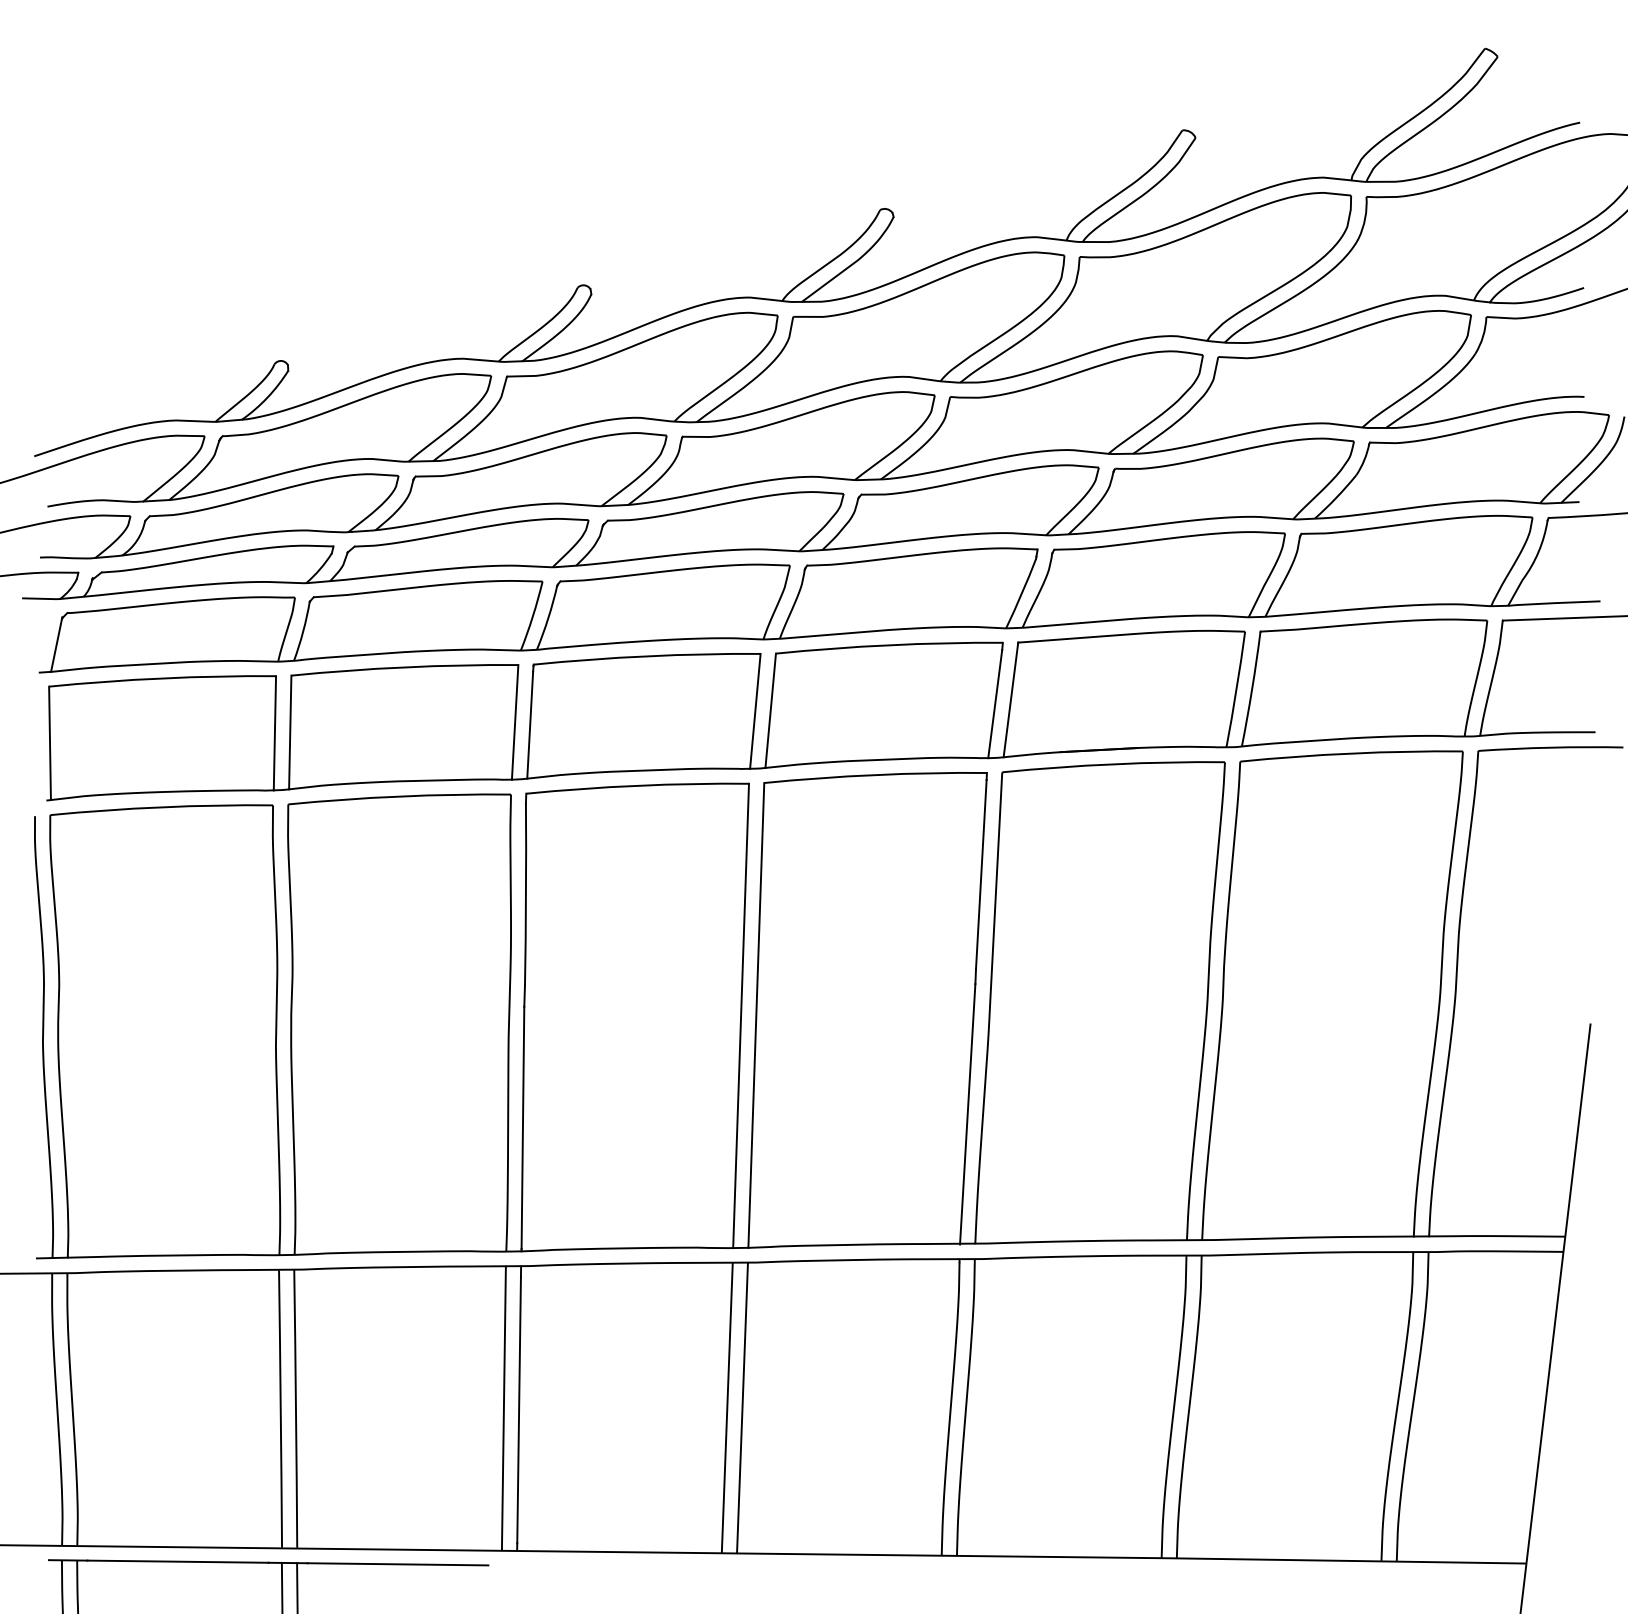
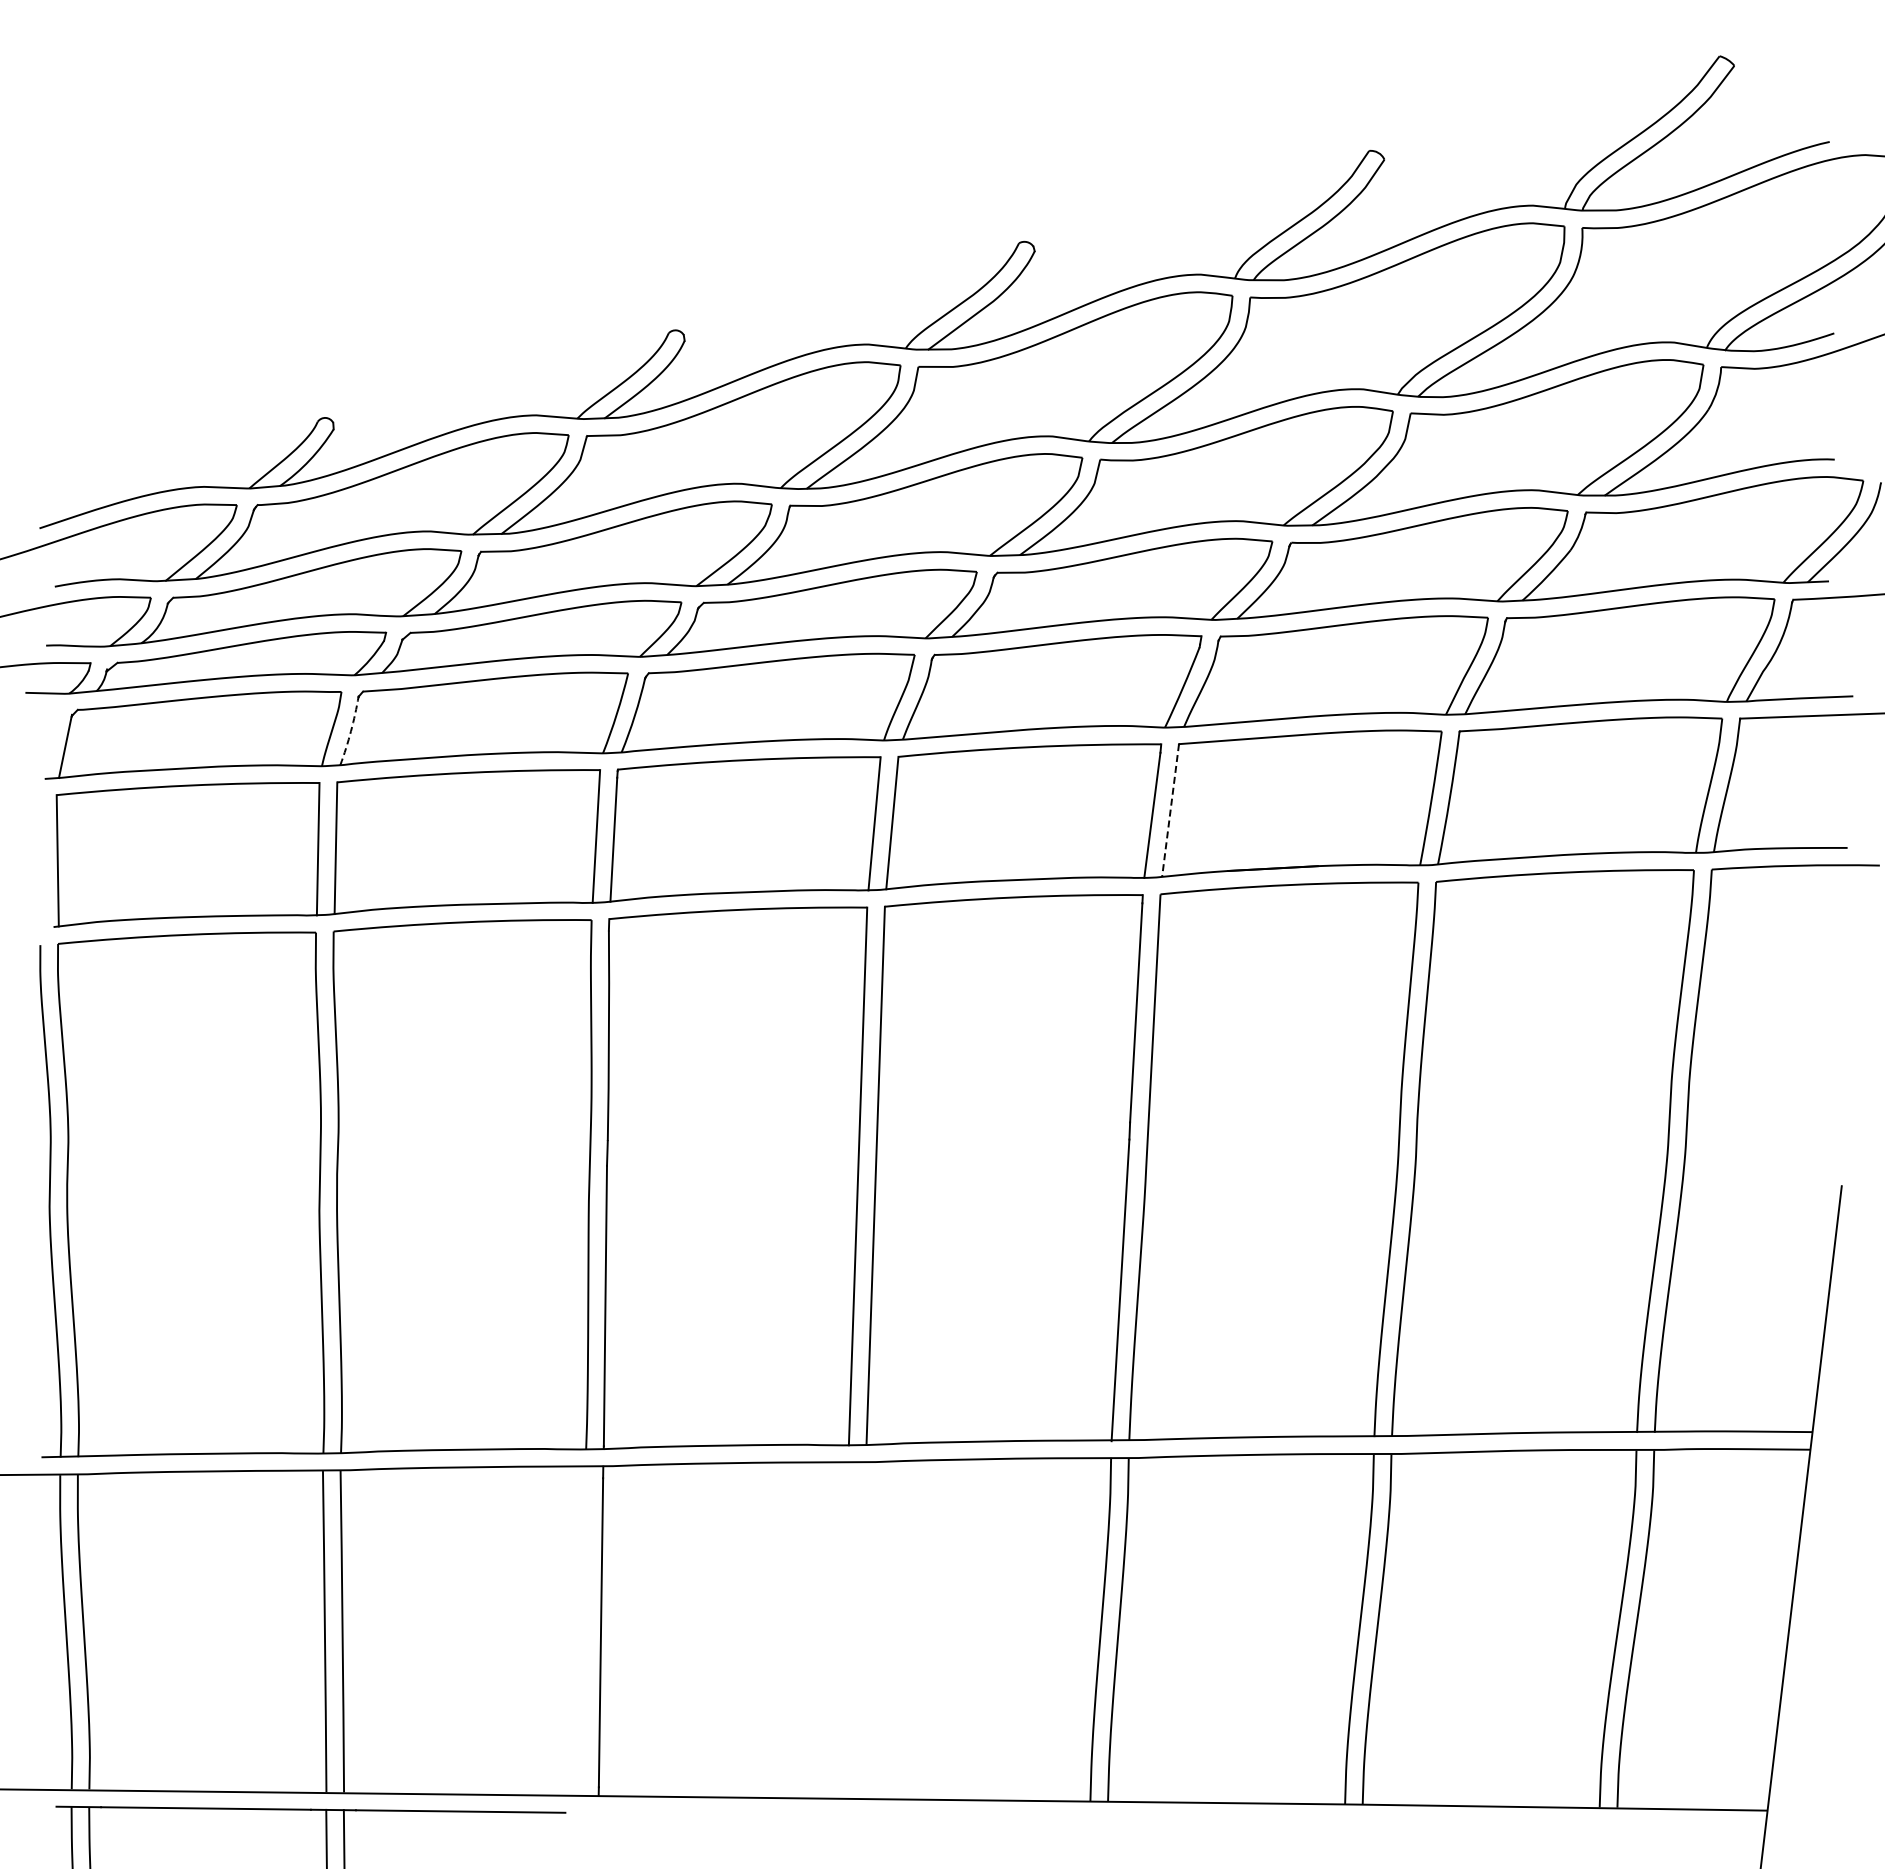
arc: (303, 631) -> (351, 731), solid -> dashed
line: (1010, 699) -> (1170, 810), solid -> dashed
line: (504, 1407) -> (583, 1630), removed
line: (726, 1407) -> (841, 1630), removed
line: (742, 1407) -> (859, 1630), removed

